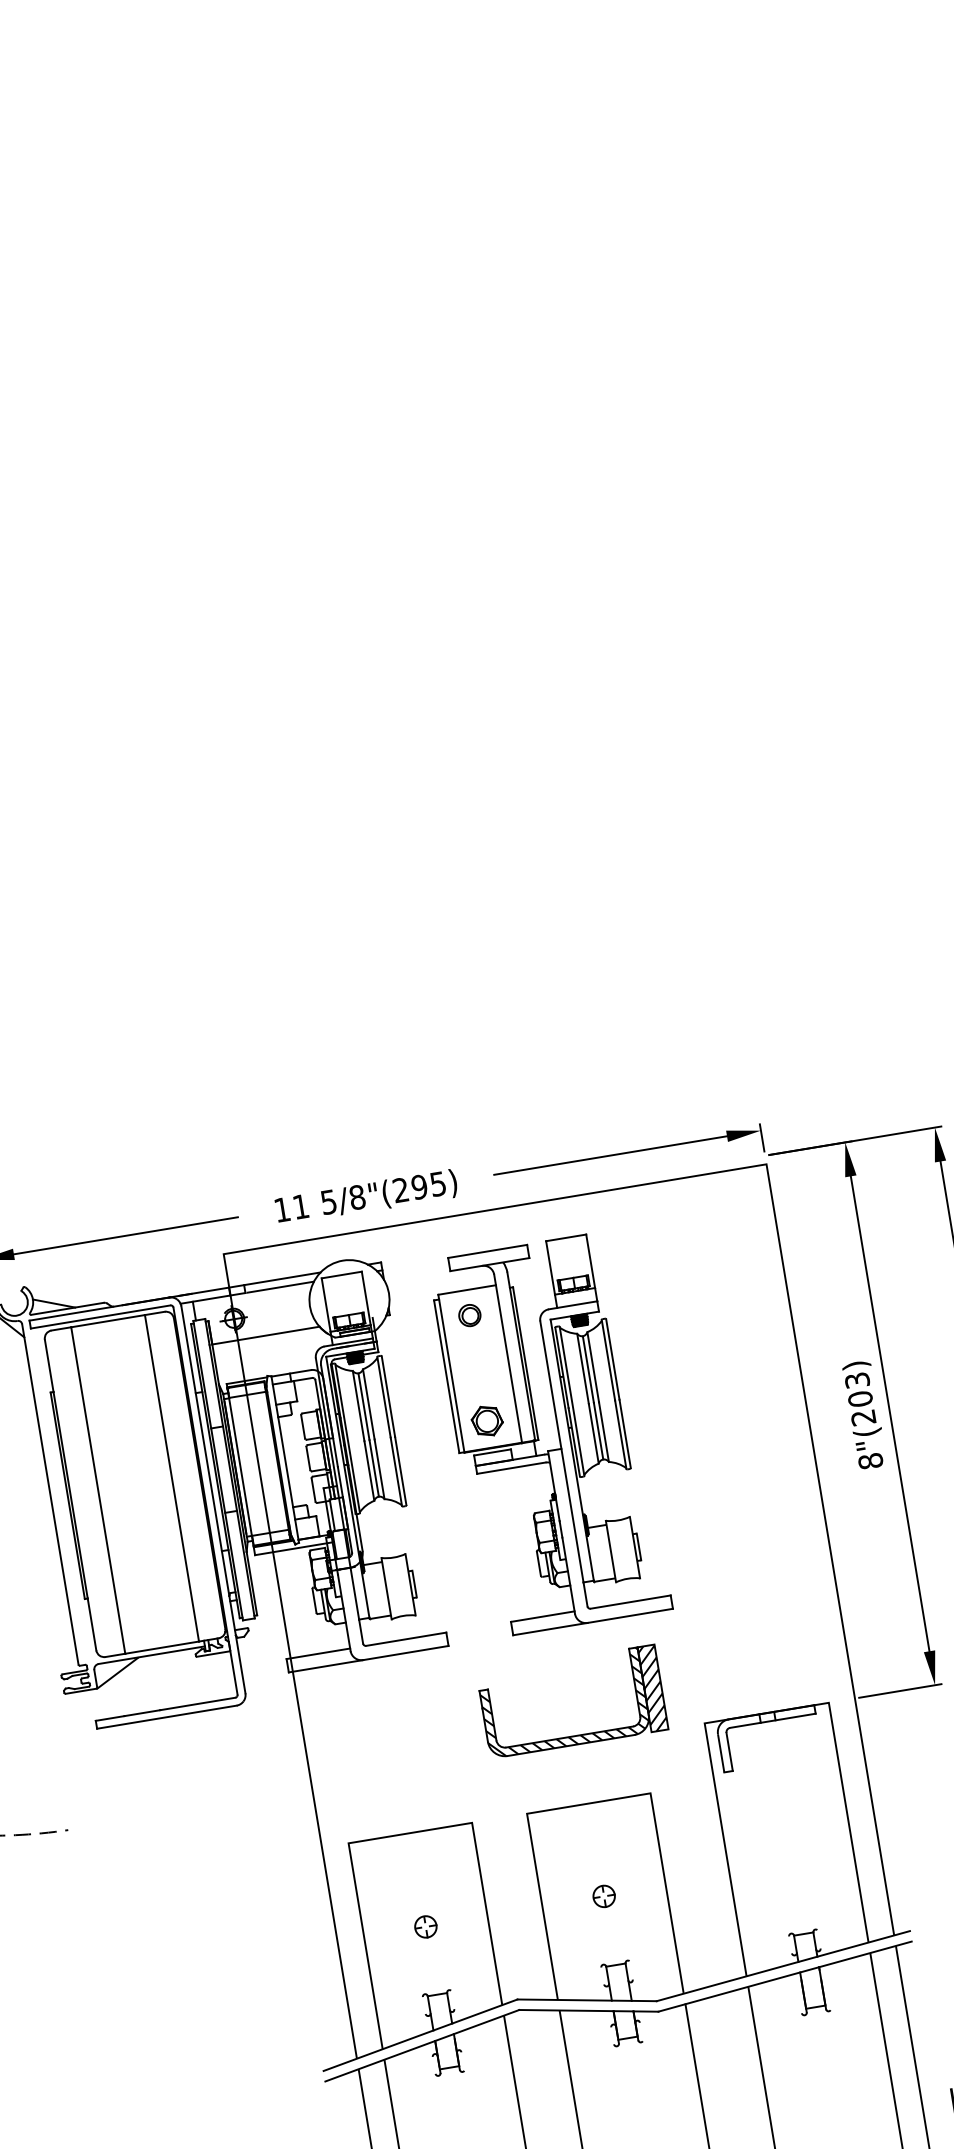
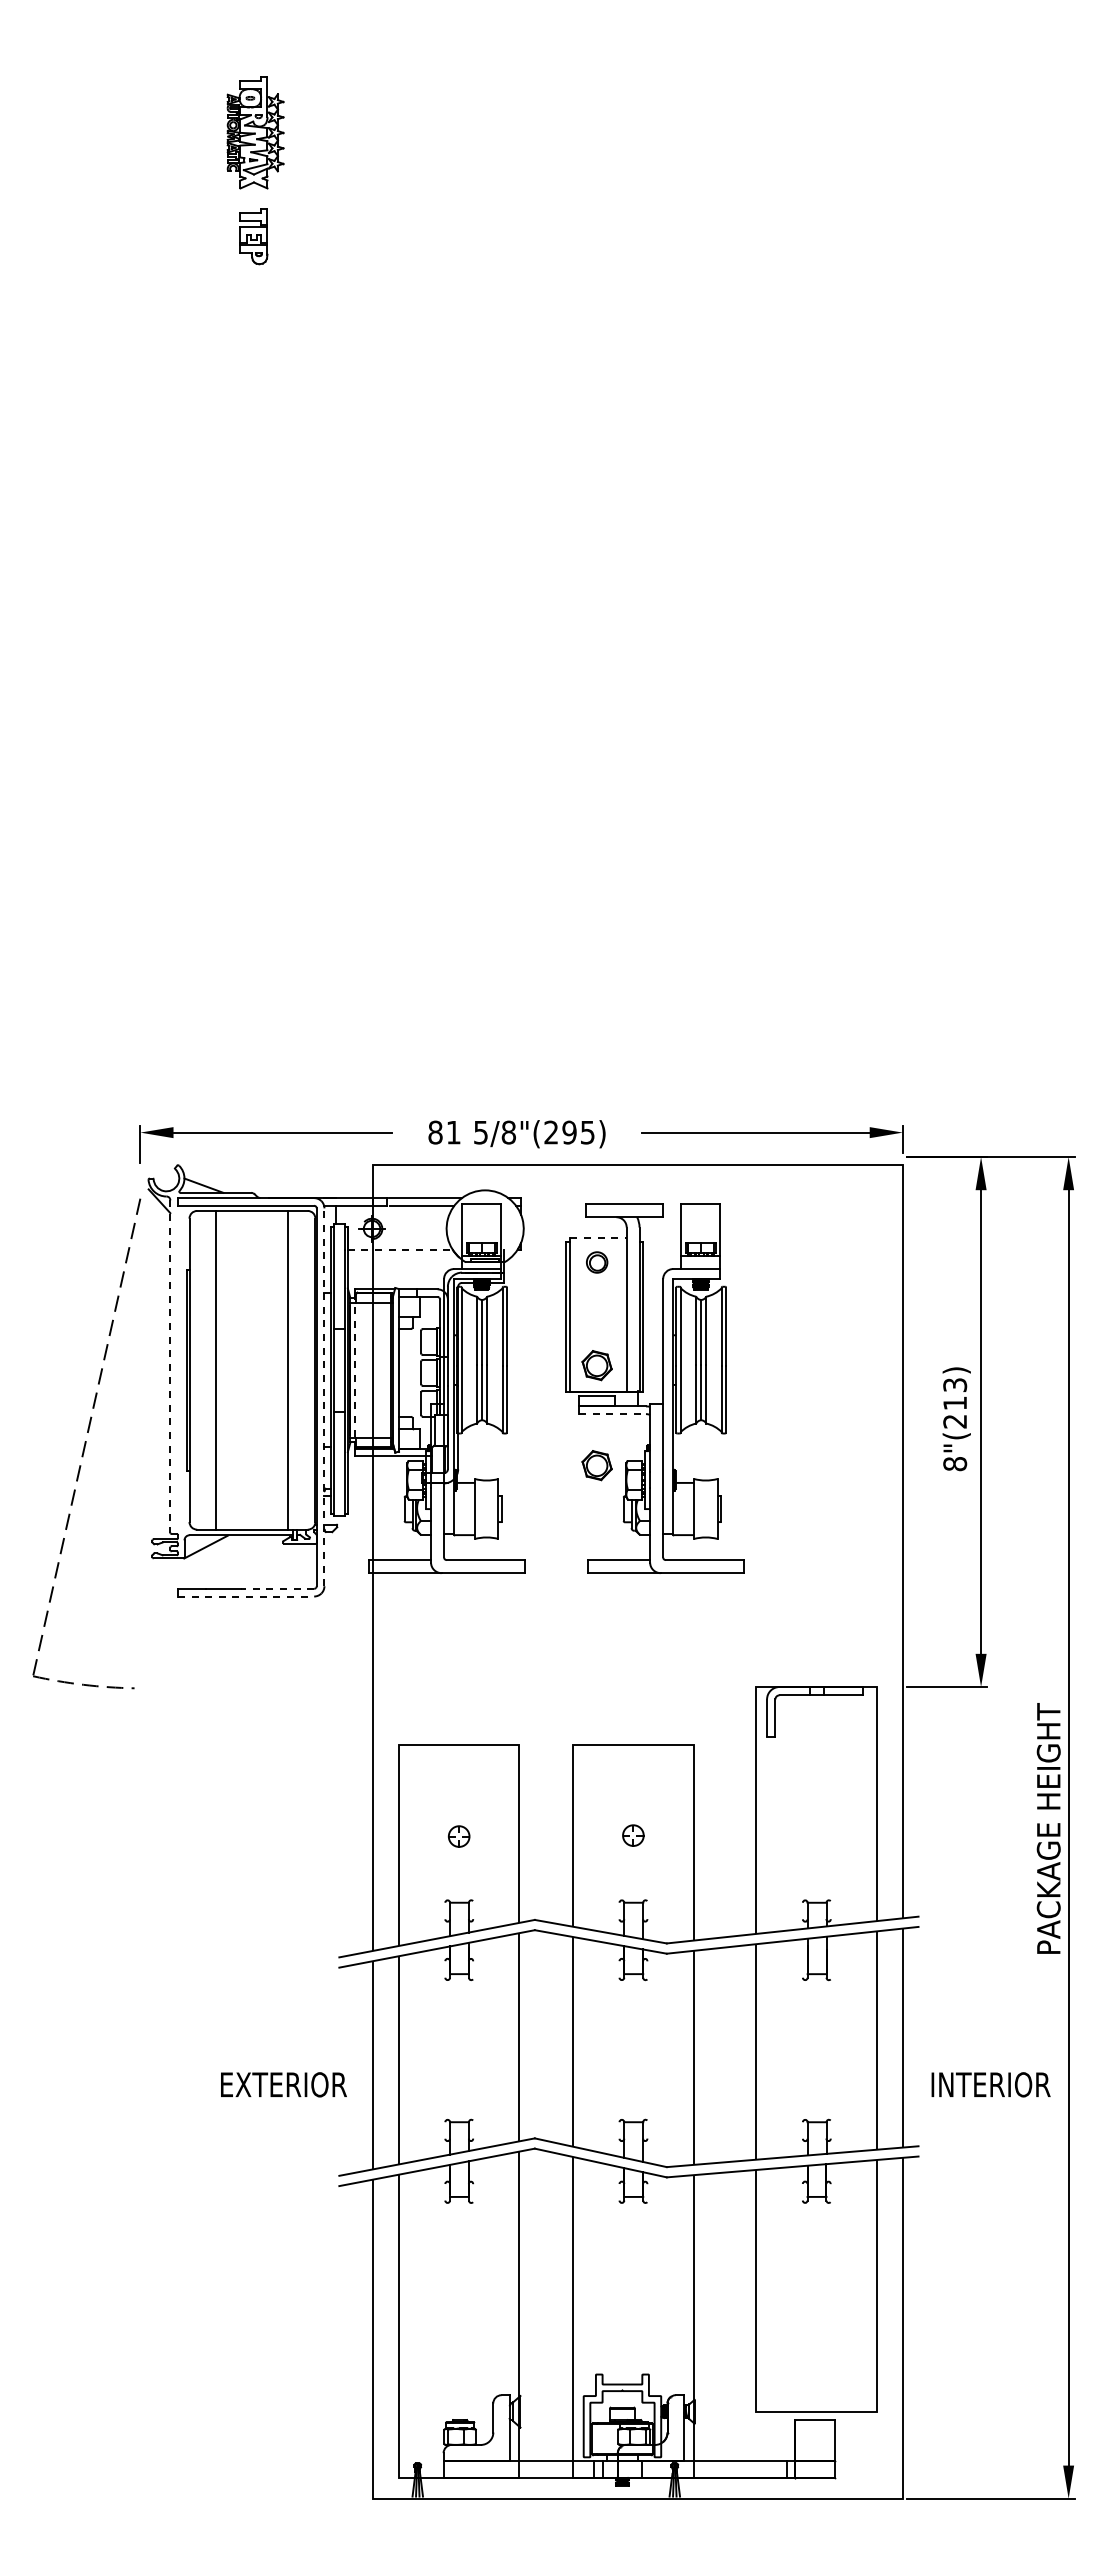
text: (282, 1209) -> (435, 1132), 11 -> 81
line: (468, 1289) -> (599, 1237), solid -> dashed
line: (266, 1335) -> (400, 1249), solid -> dashed
text: (860, 1399) -> (955, 1403), 8"(203) -> 8"(213)
line: (240, 1464) -> (355, 1367), solid -> dashed
line: (512, 1468) -> (613, 1414), solid -> dashed
line: (50, 1495) -> (170, 1367), solid -> dashed
line: (213, 1500) -> (324, 1397), solid -> dashed
part: (503, 1523) -> (596, 1465), added
line: (197, 1703) -> (277, 1588), solid -> dashed
line: (167, 1717) -> (246, 1596), solid -> dashed
part: (577, 1735) -> (633, 1678), removed

